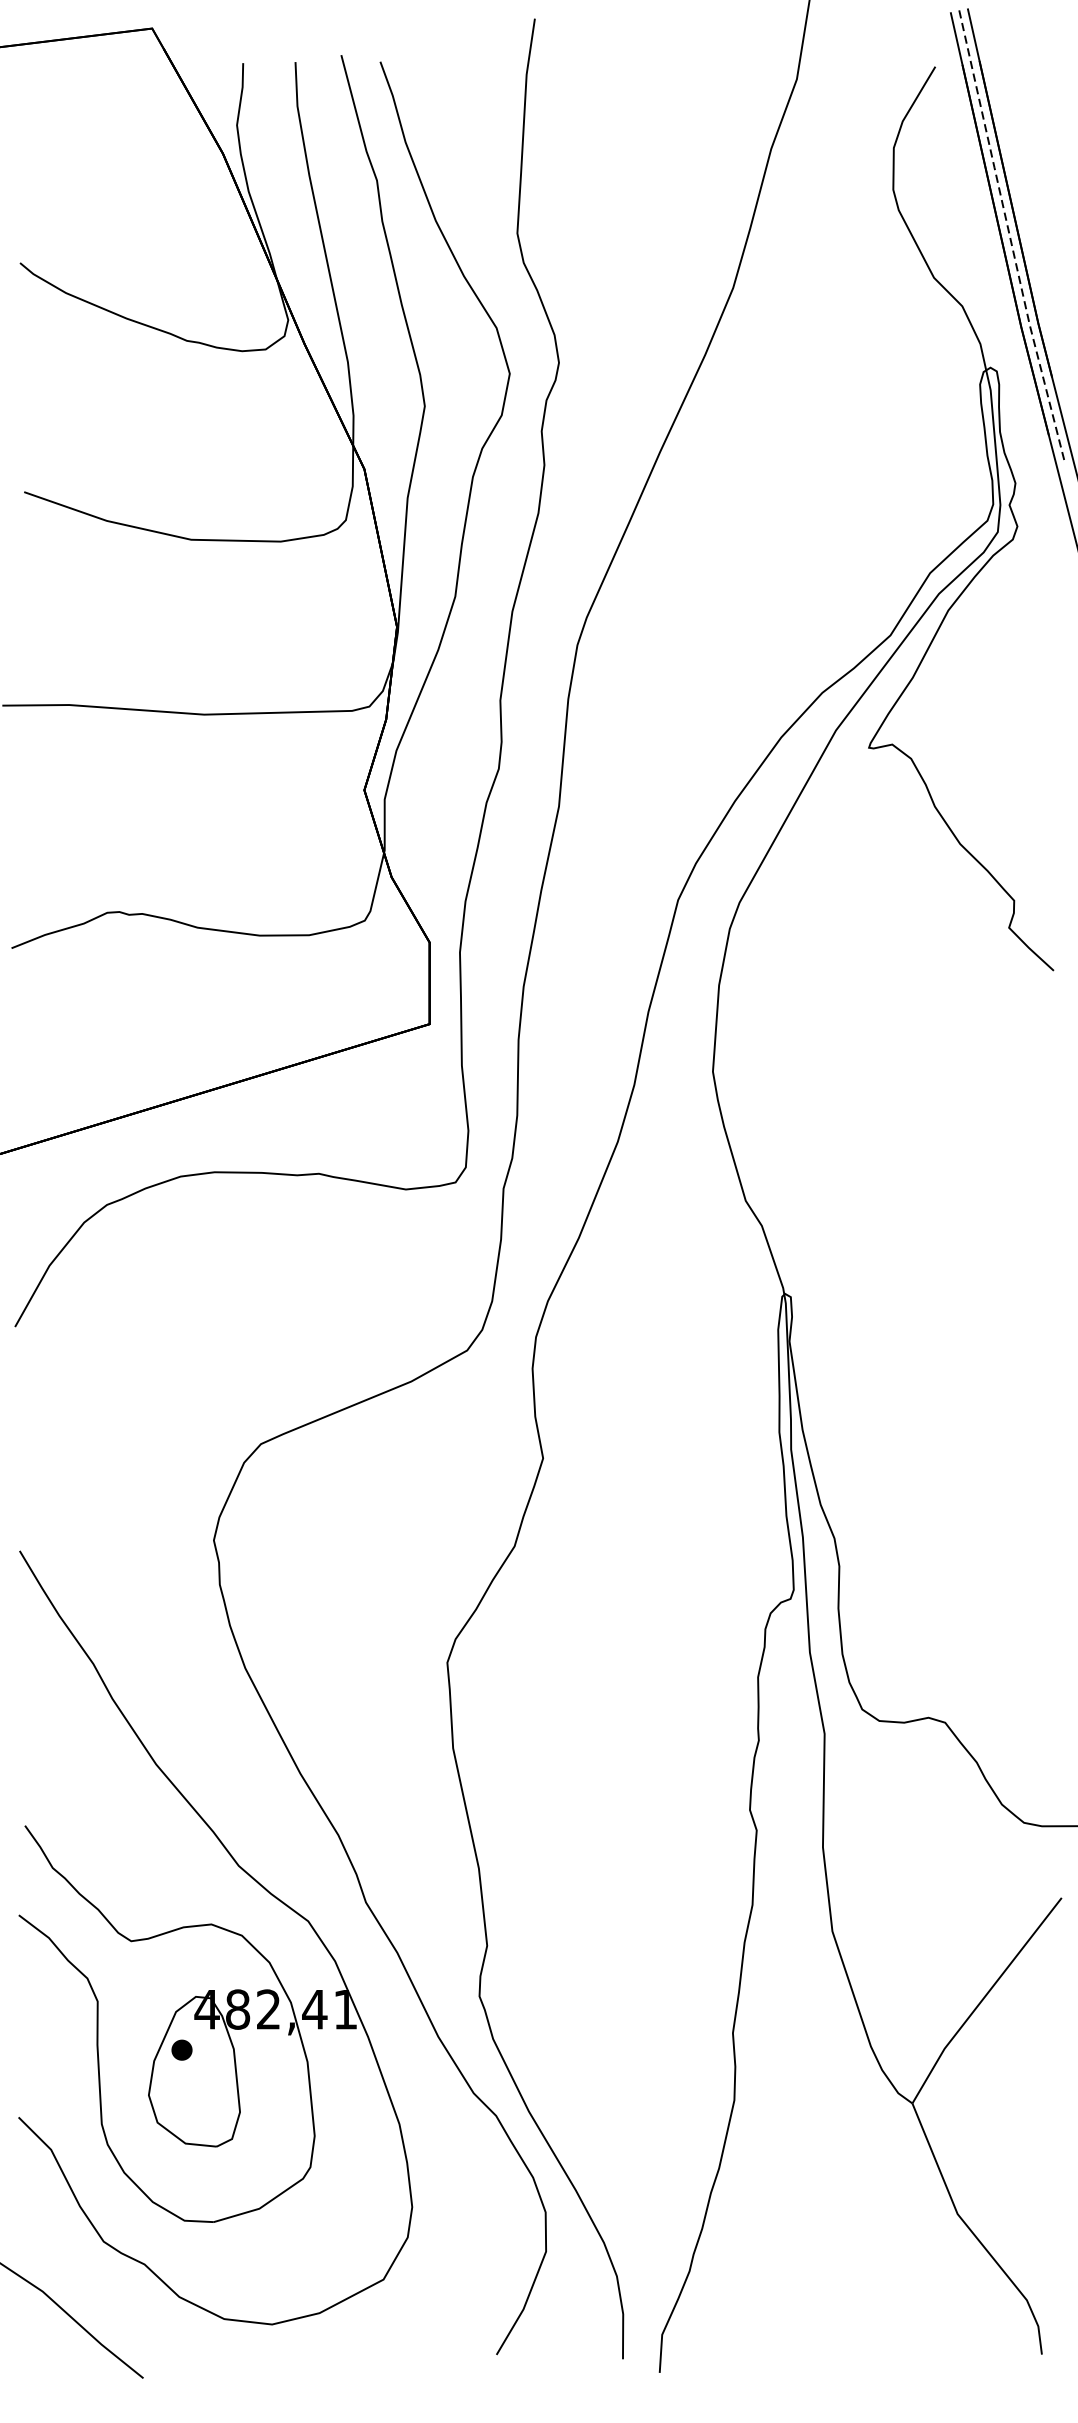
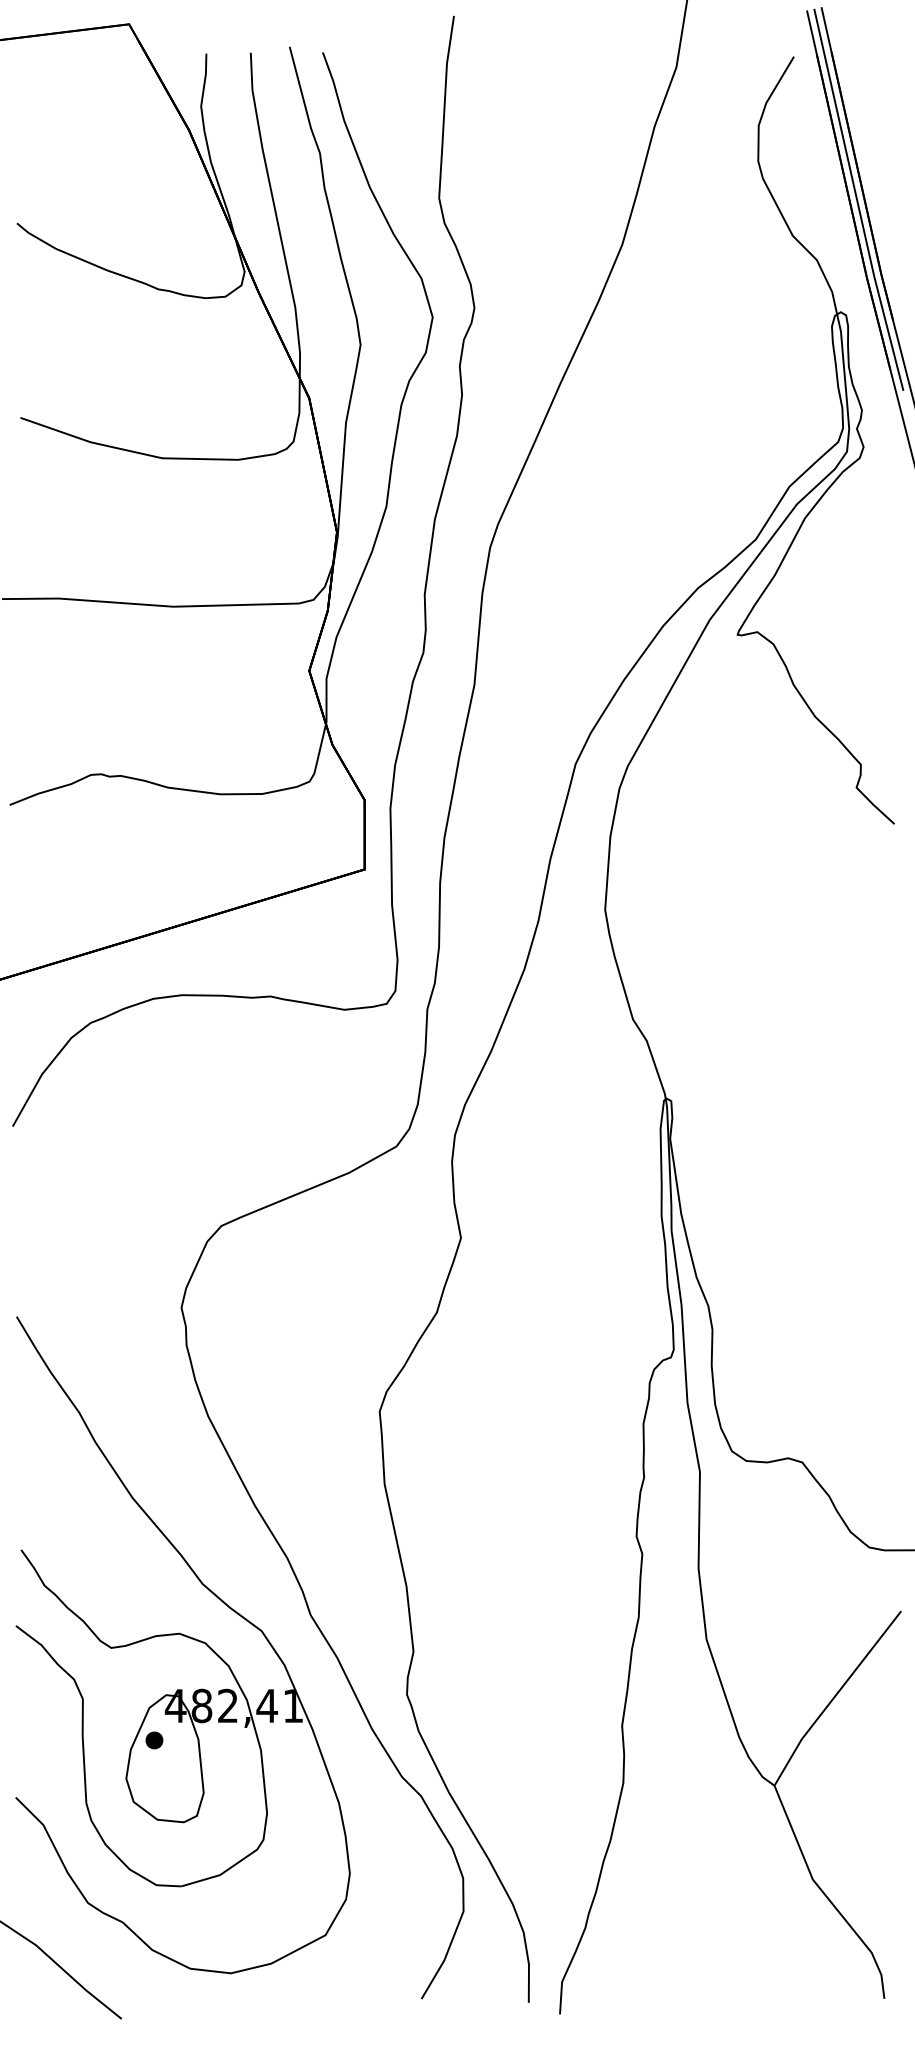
line: (1010, 236) -> (857, 200), dashed -> solid

